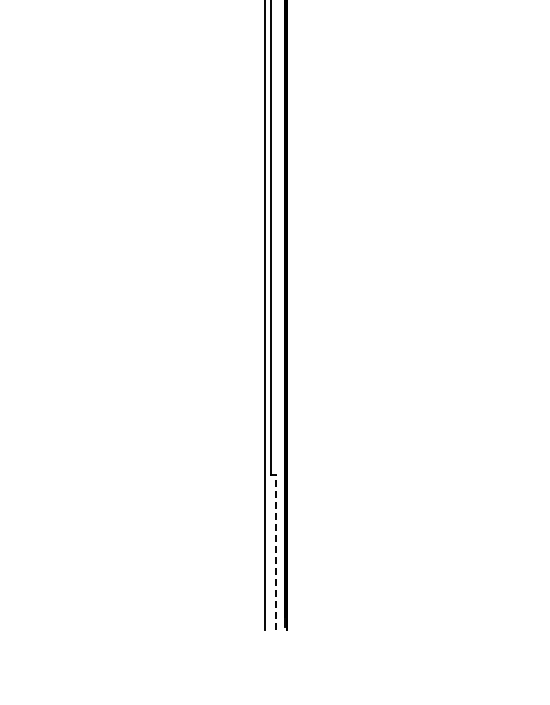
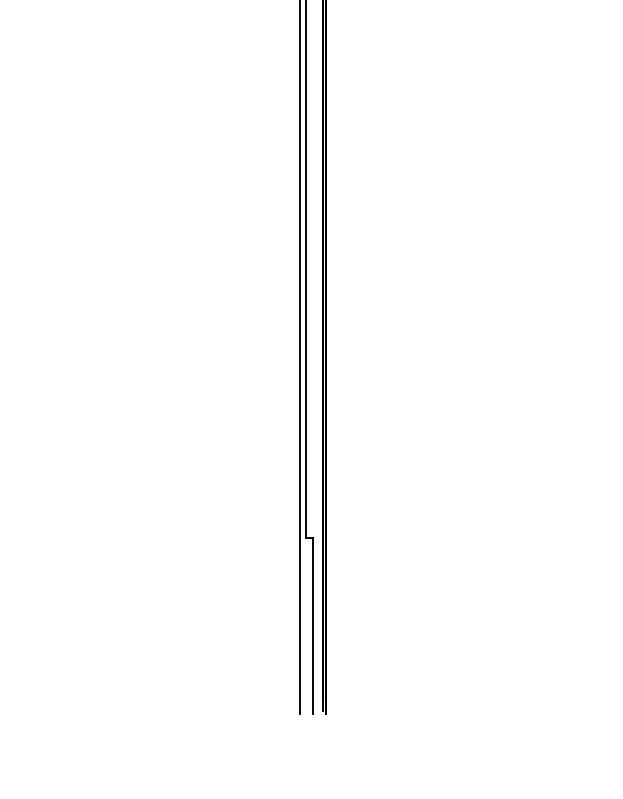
line: (276, 552) -> (313, 626), dashed -> solid

